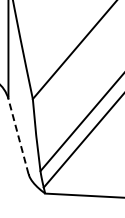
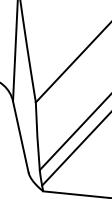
line: (18, 136) -> (20, 136), dashed -> solid

